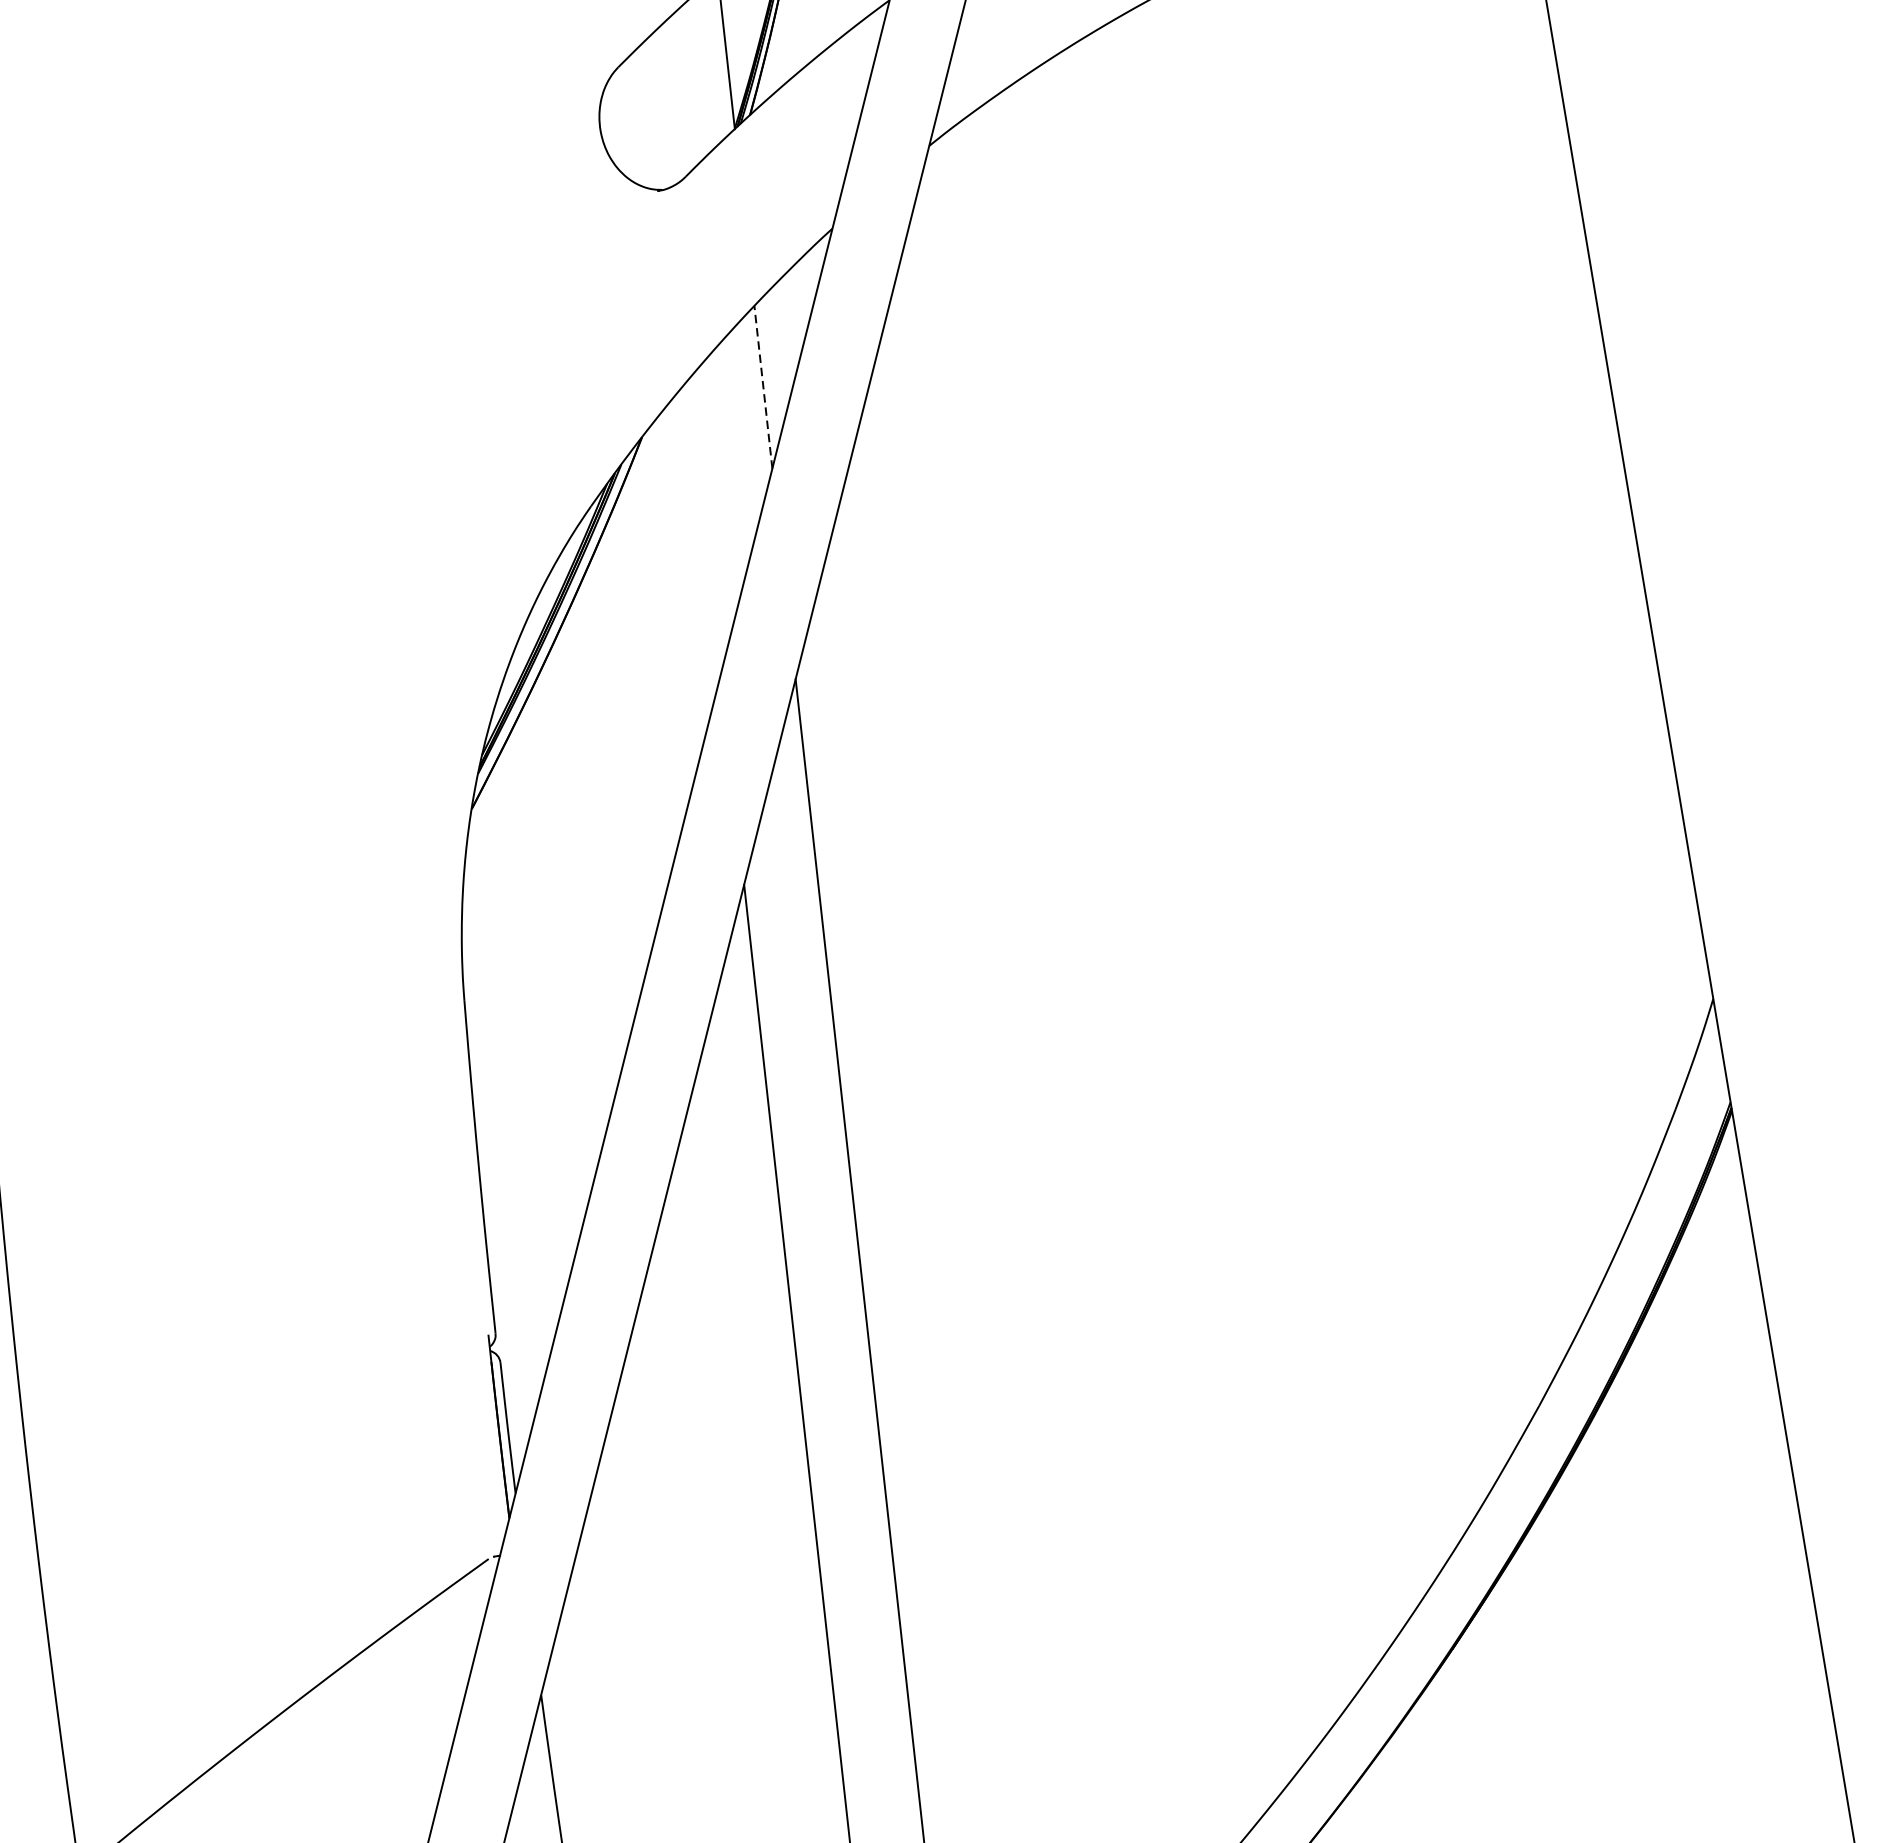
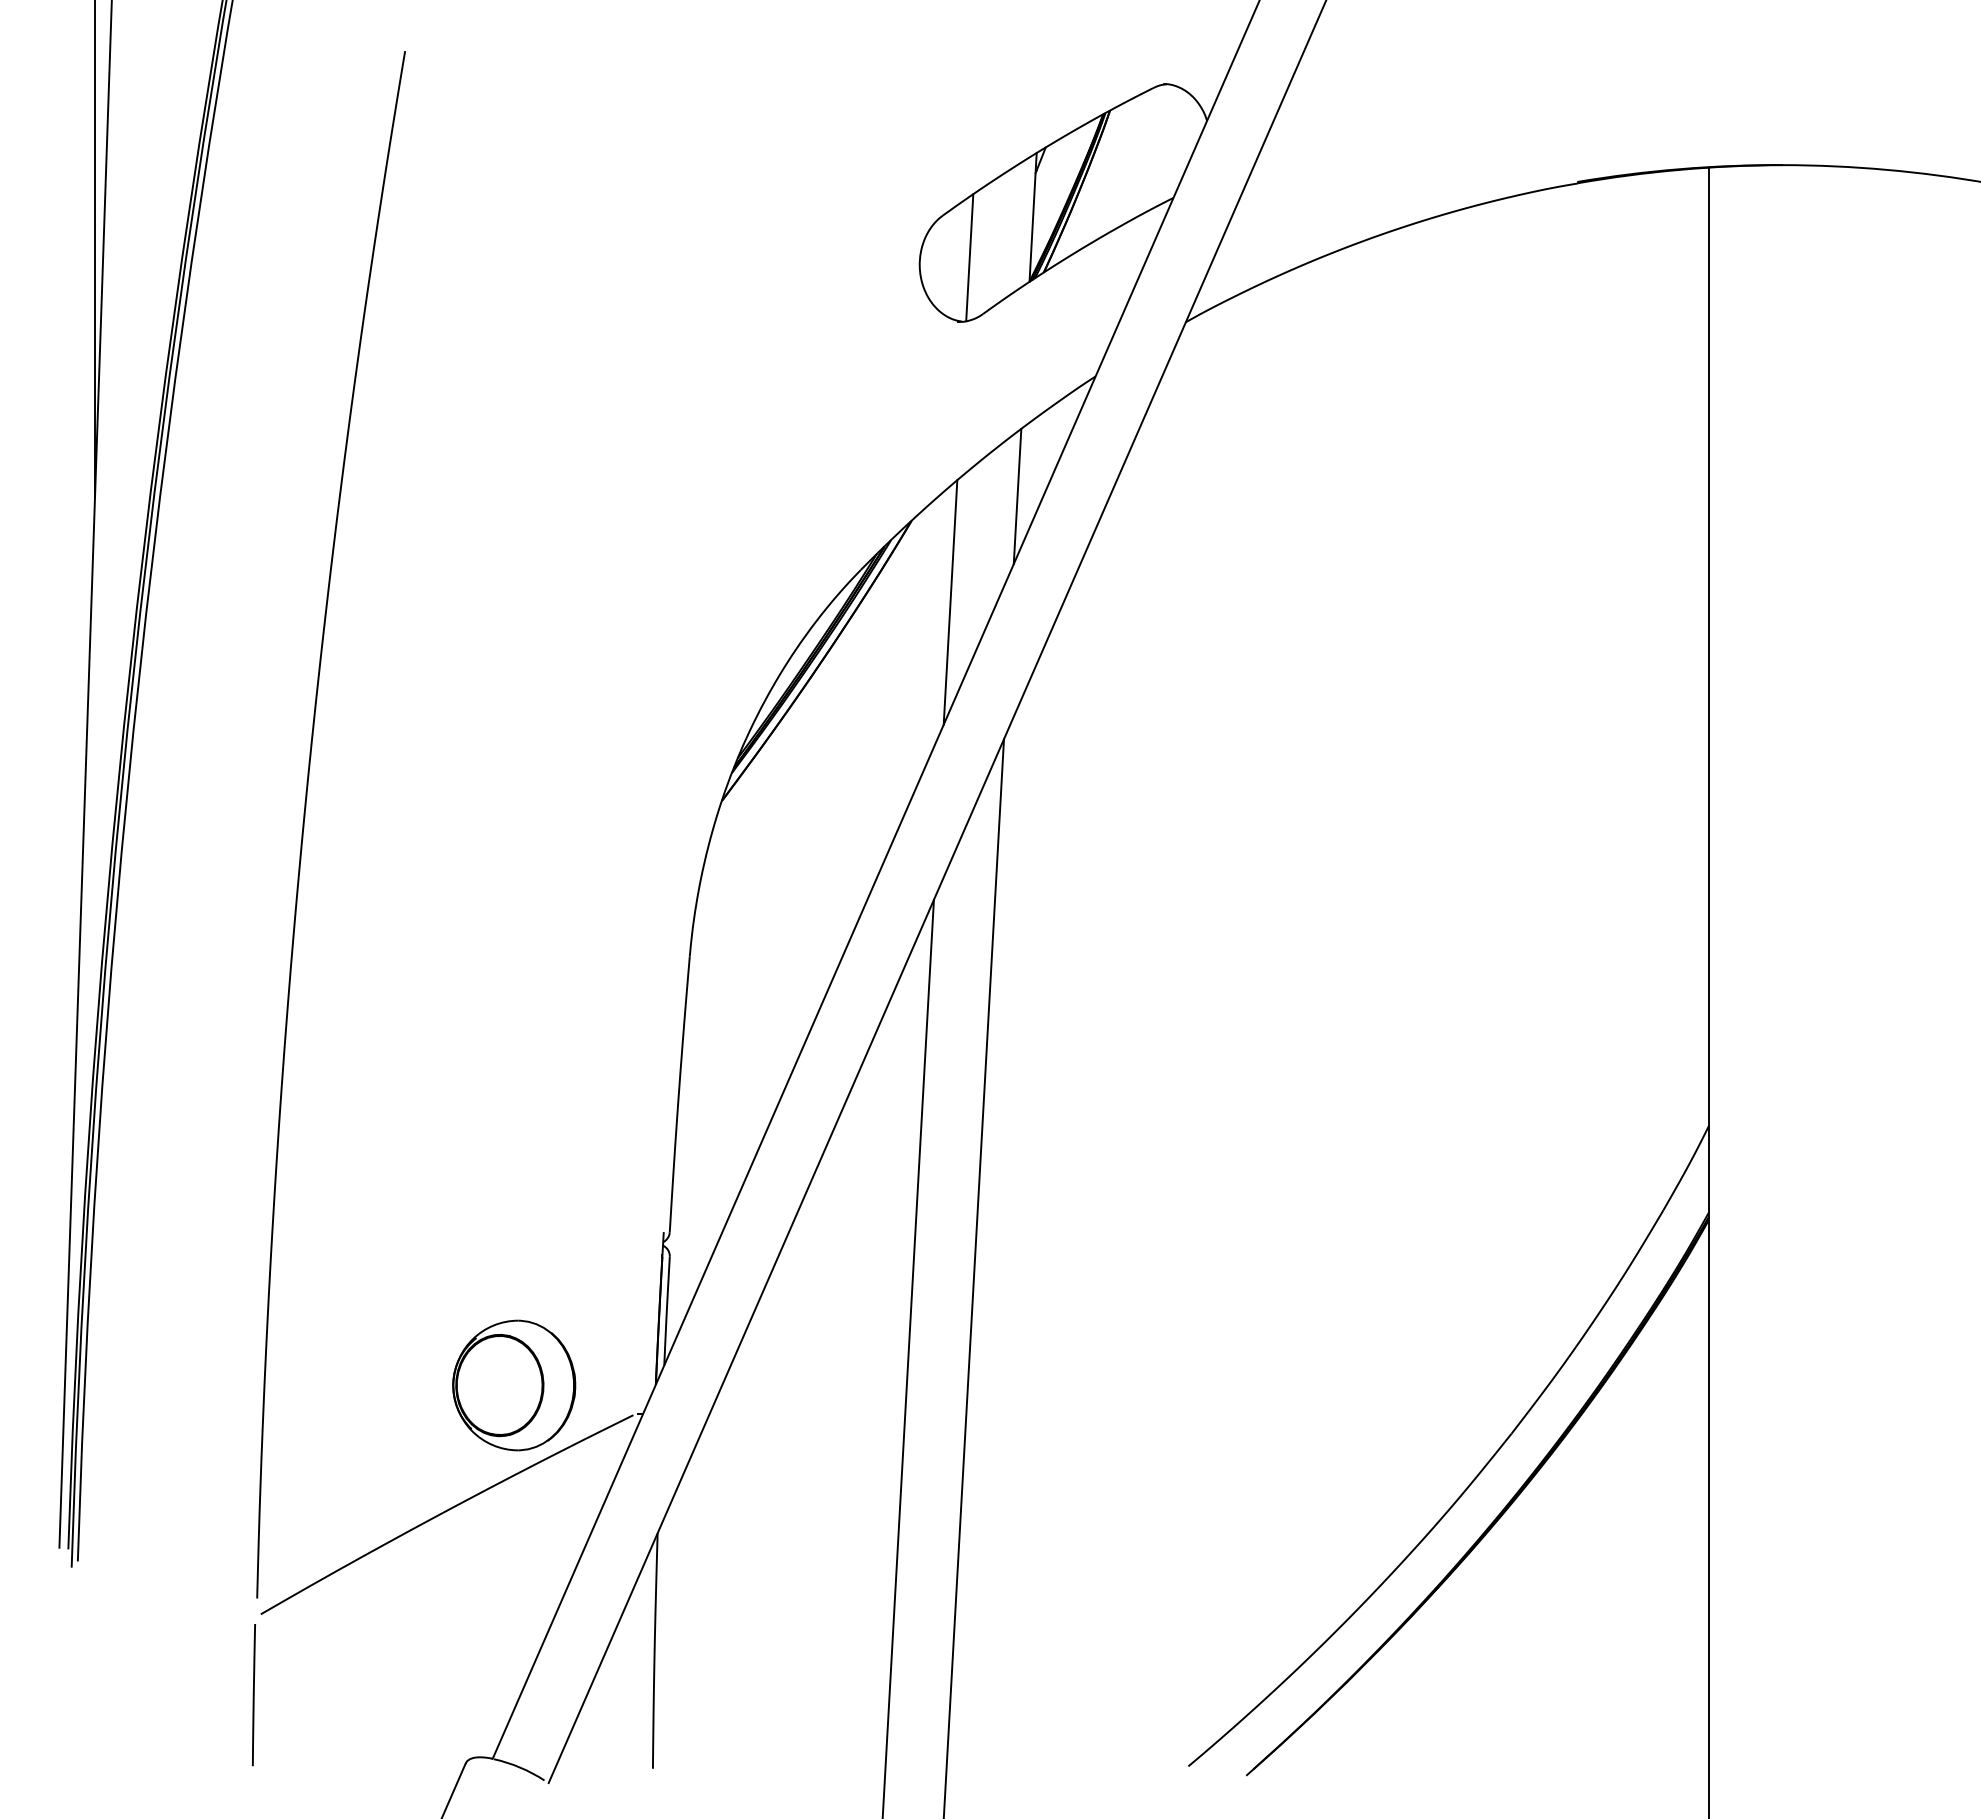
line: (658, 111) -> (969, 257), added
line: (763, 387) -> (1017, 496), dashed -> solid
line: (704, 526) -> (950, 602), added
part: (341, 1547) -> (514, 1385), added

